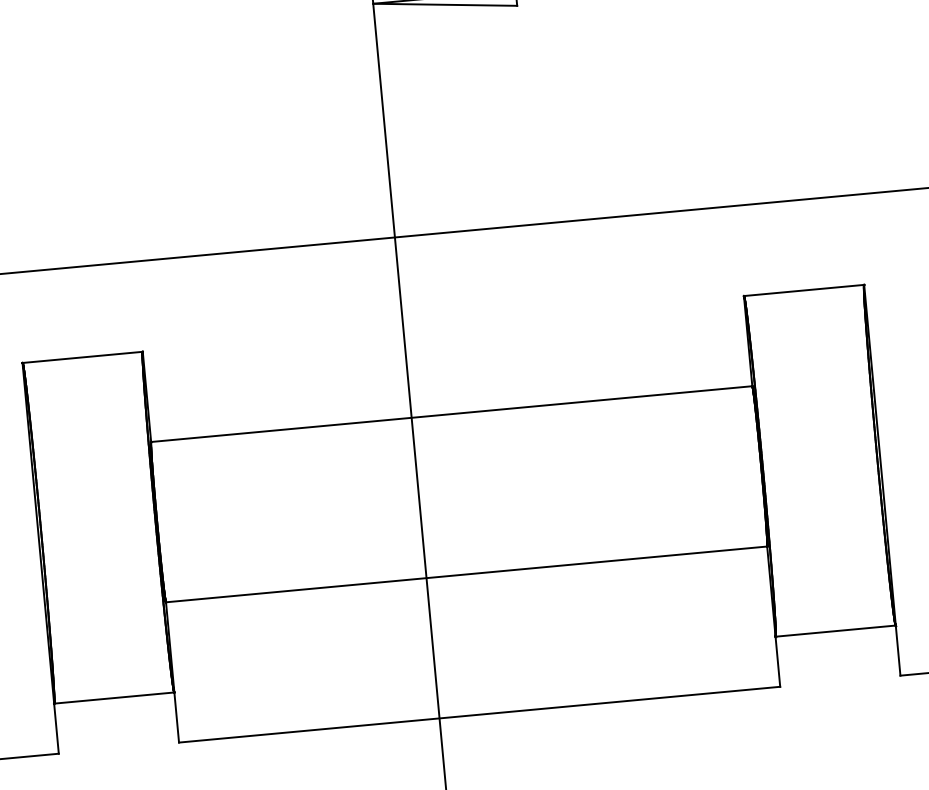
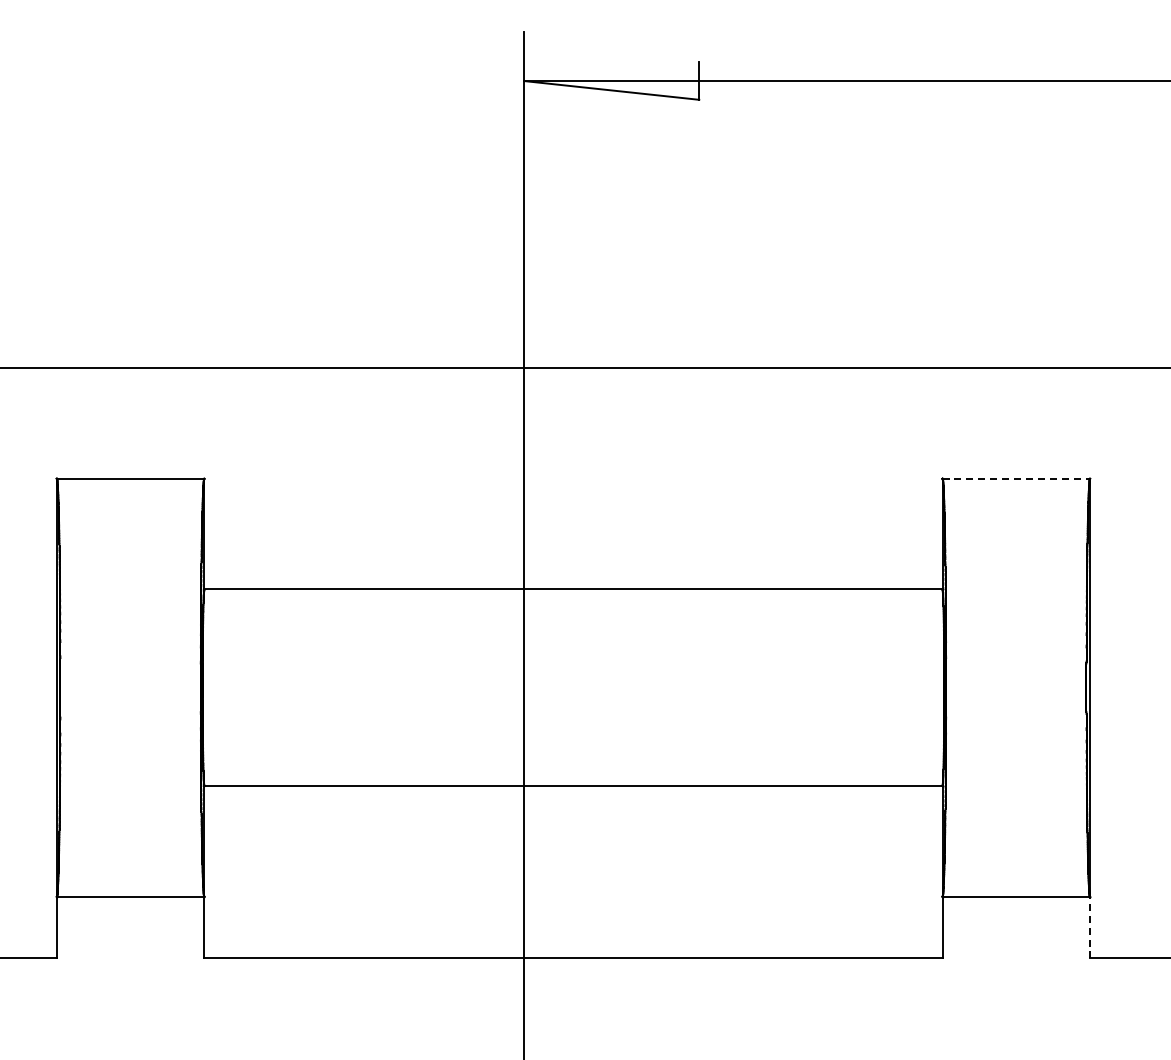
line: (804, 290) -> (1016, 478), solid -> dashed
line: (898, 650) -> (1090, 927), solid -> dashed

